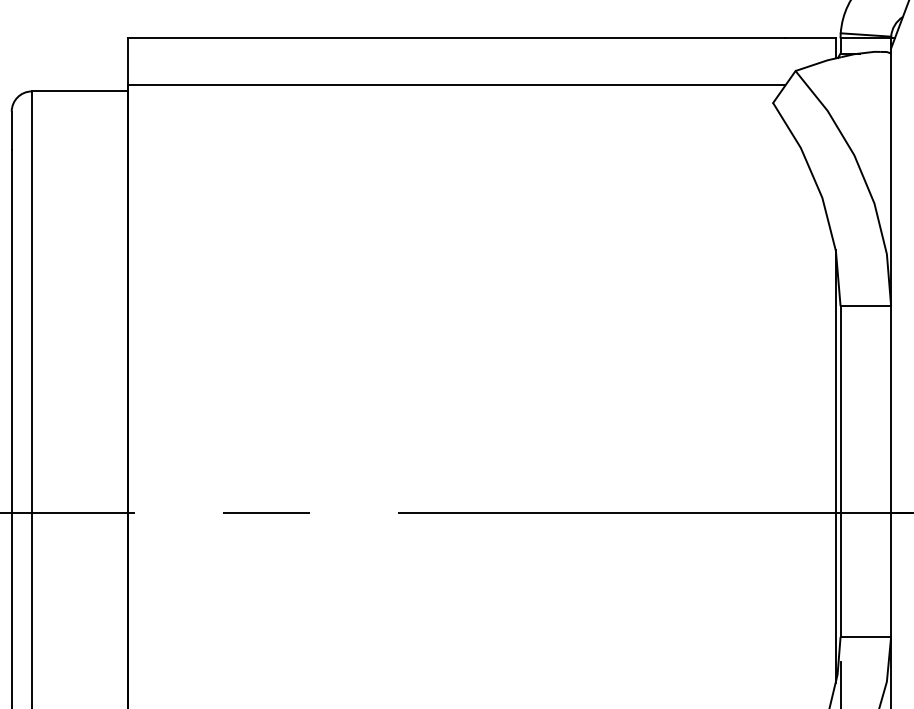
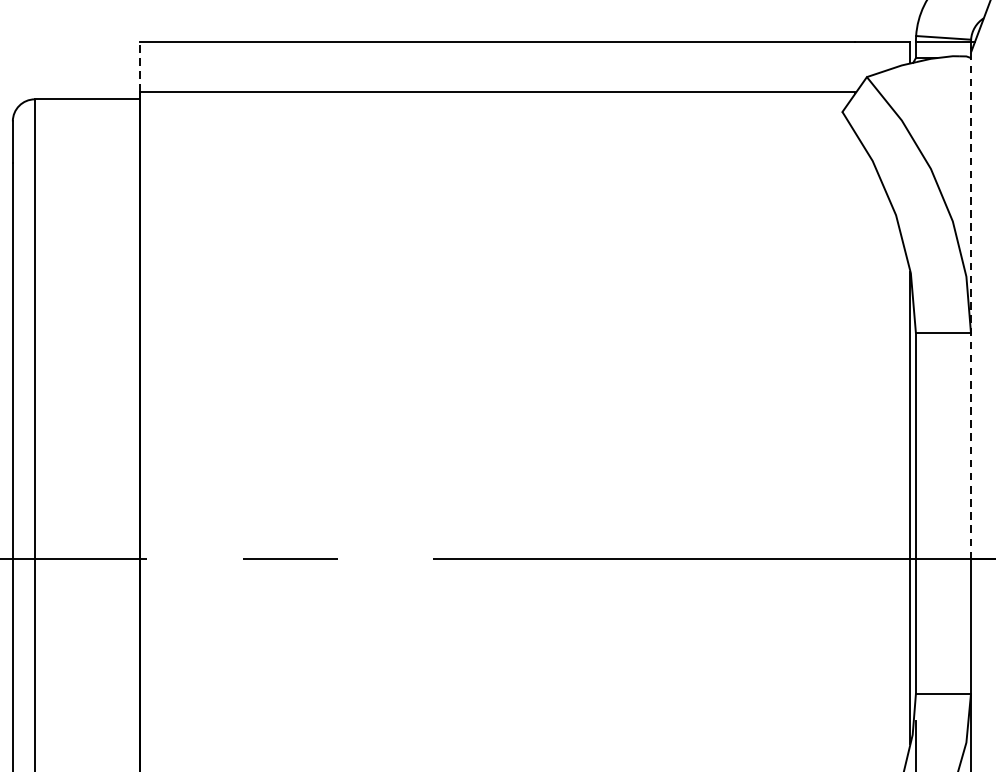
line: (127, 61) -> (138, 66), solid -> dashed
line: (891, 281) -> (971, 306), solid -> dashed

